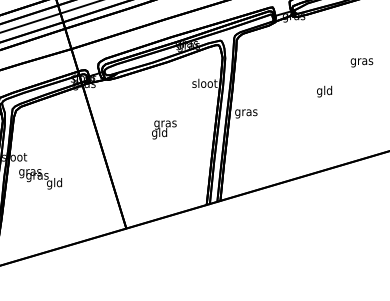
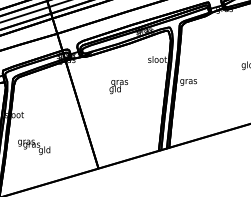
text: (164, 129) -> (118, 86), moved
text: (40, 179) -> (34, 147), moved

